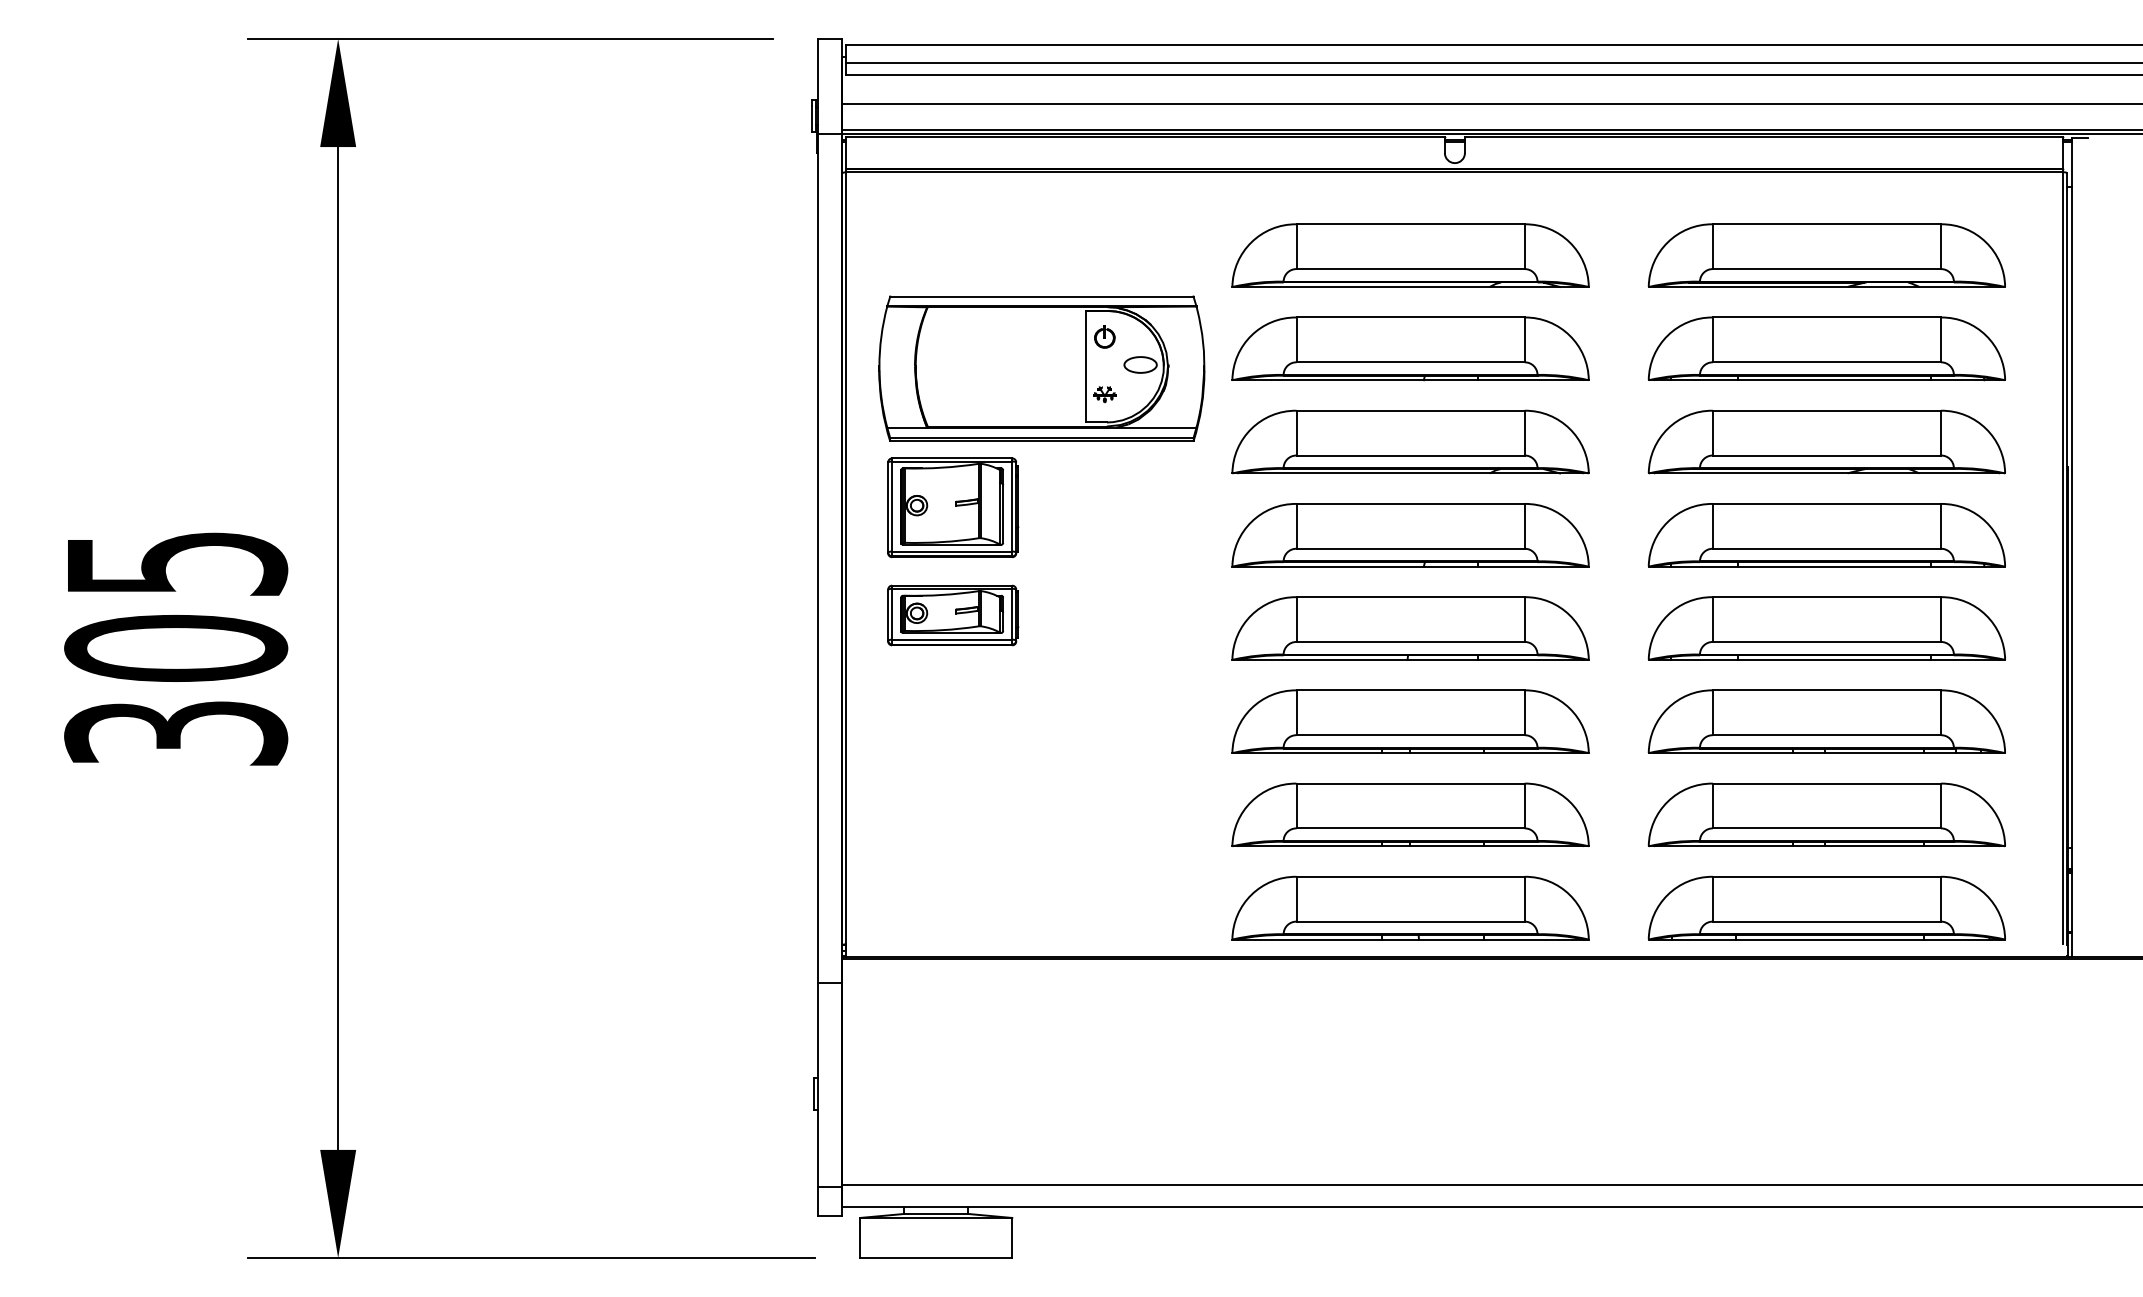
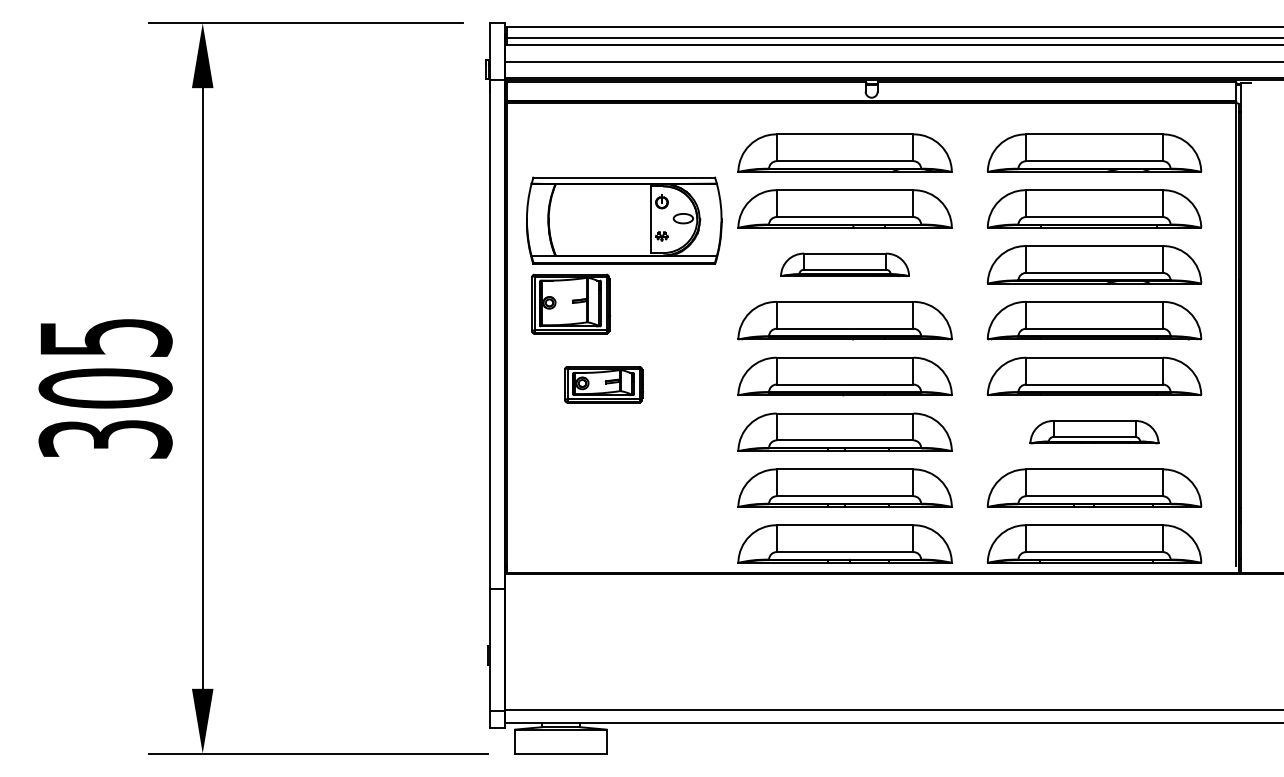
part: (1409, 441) -> (844, 264), size x0.6
part: (953, 615) -> (604, 384), moved
part: (1826, 720) -> (1094, 431), size x0.6

